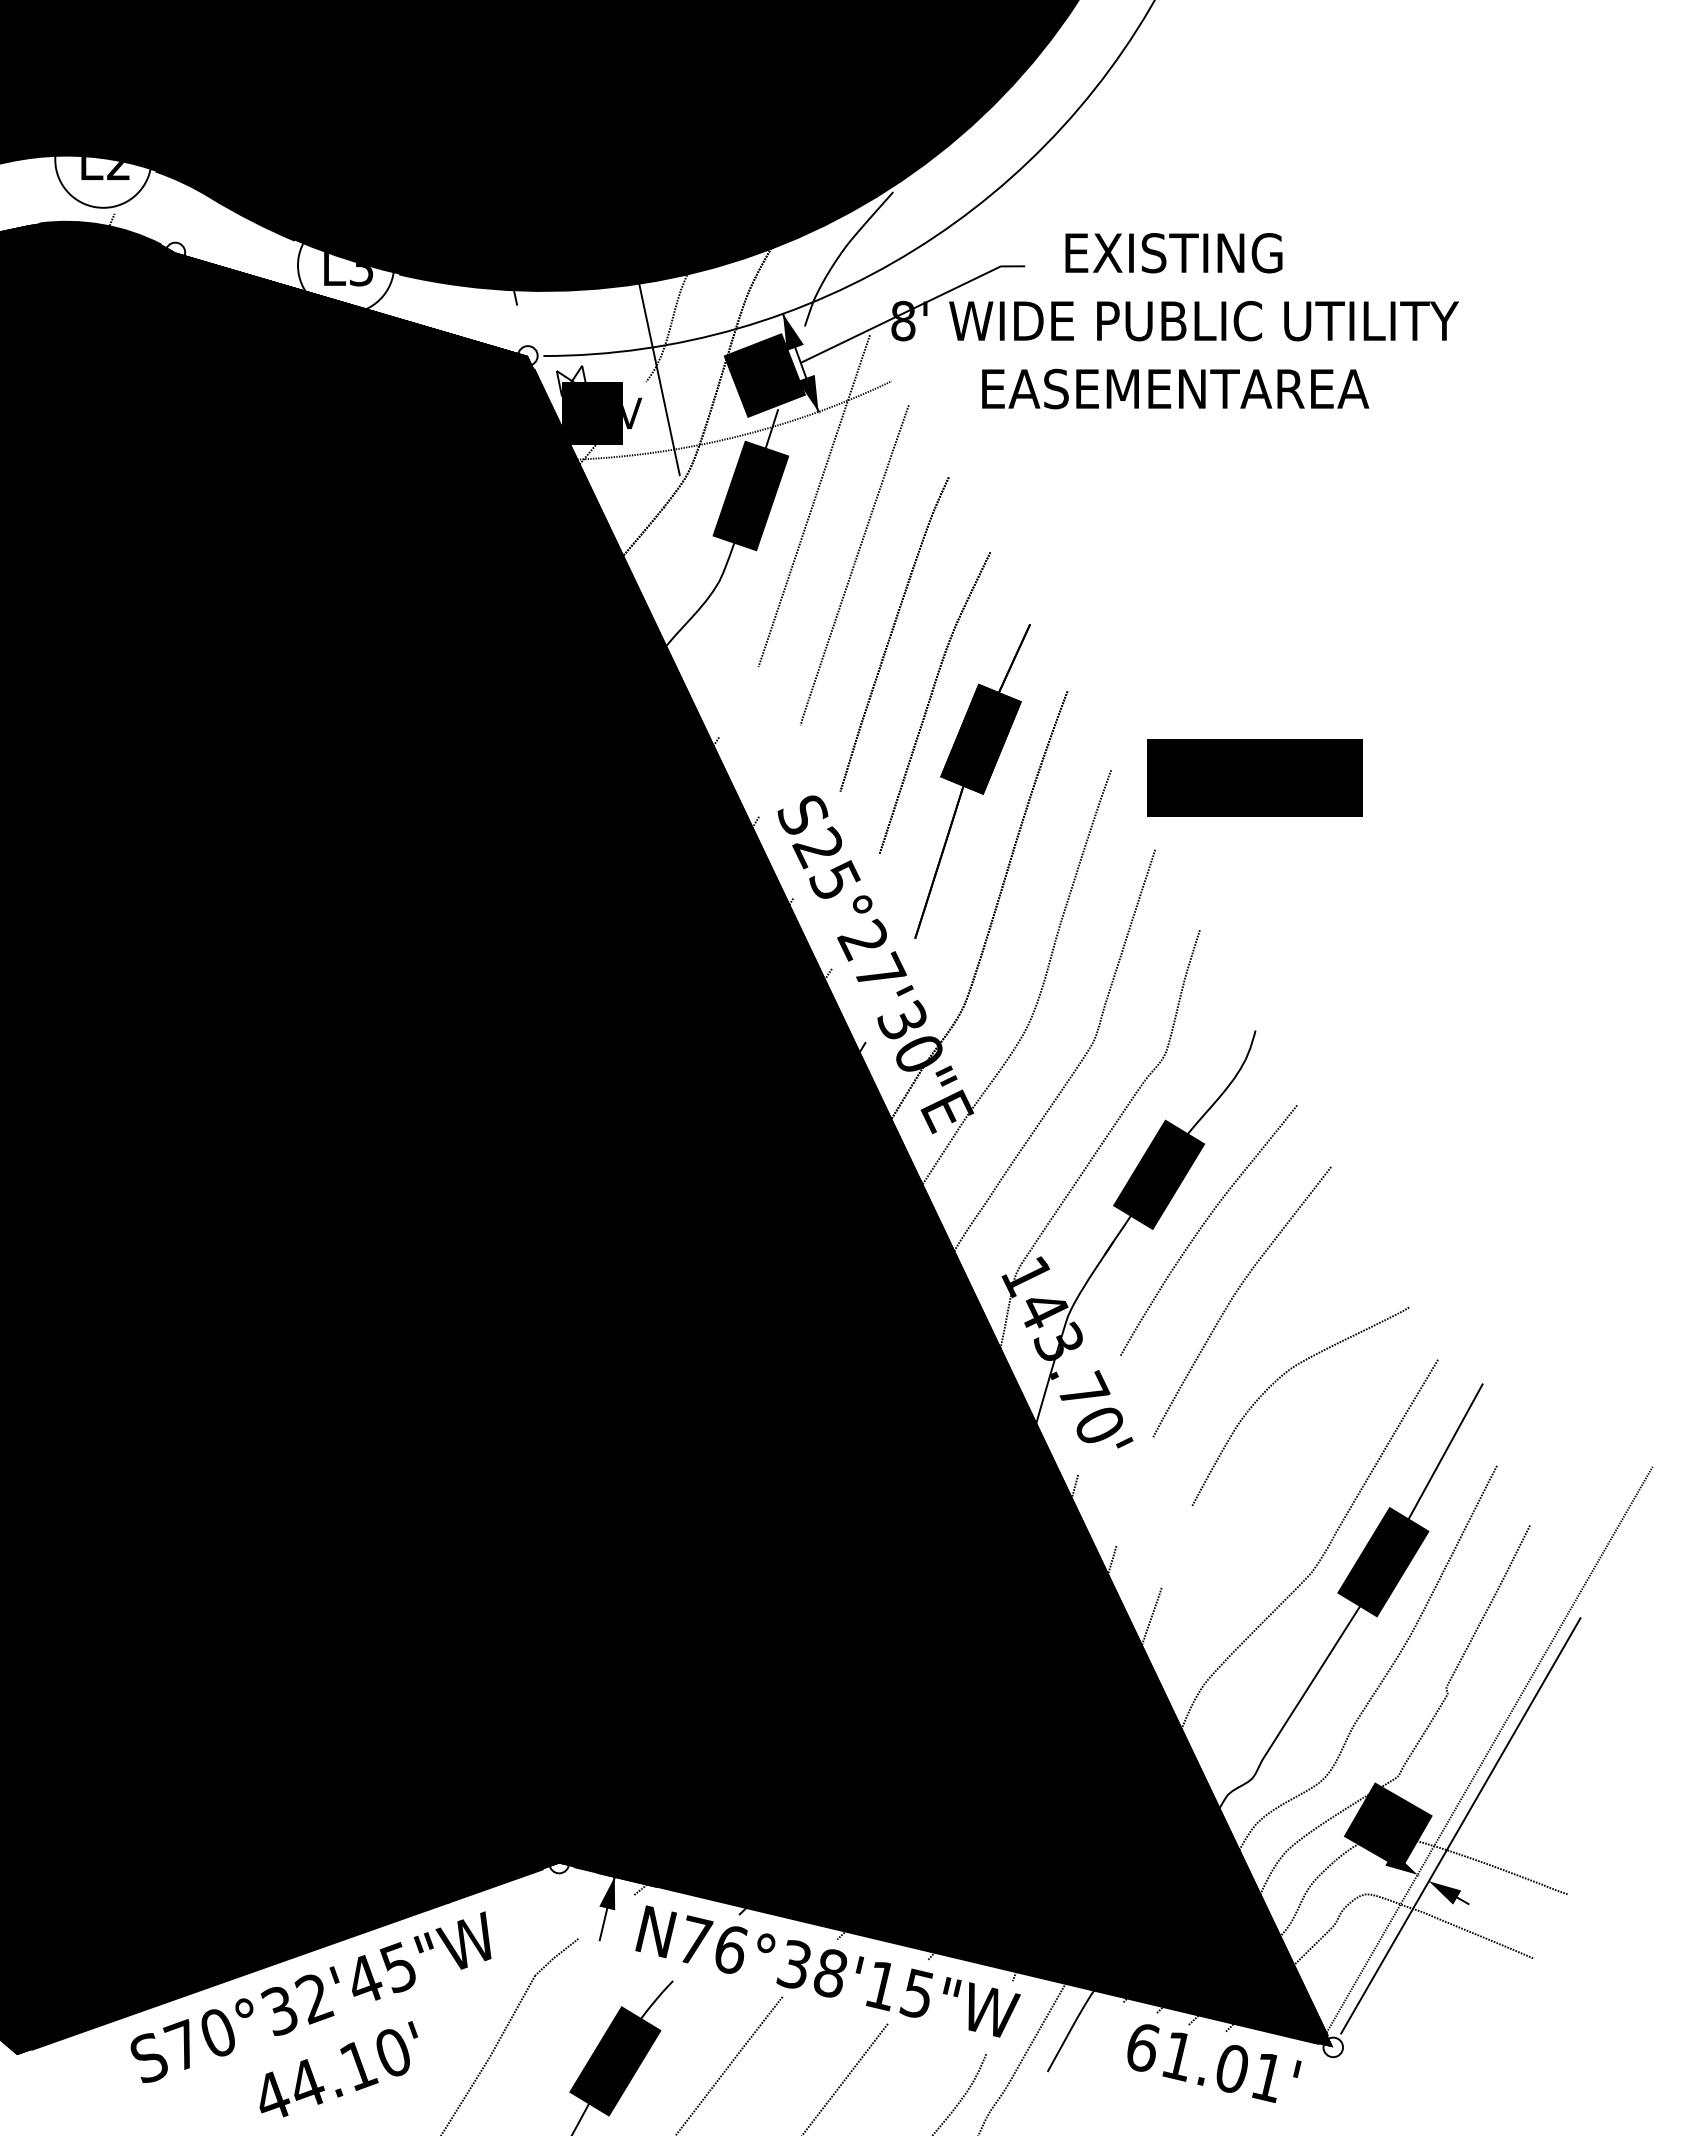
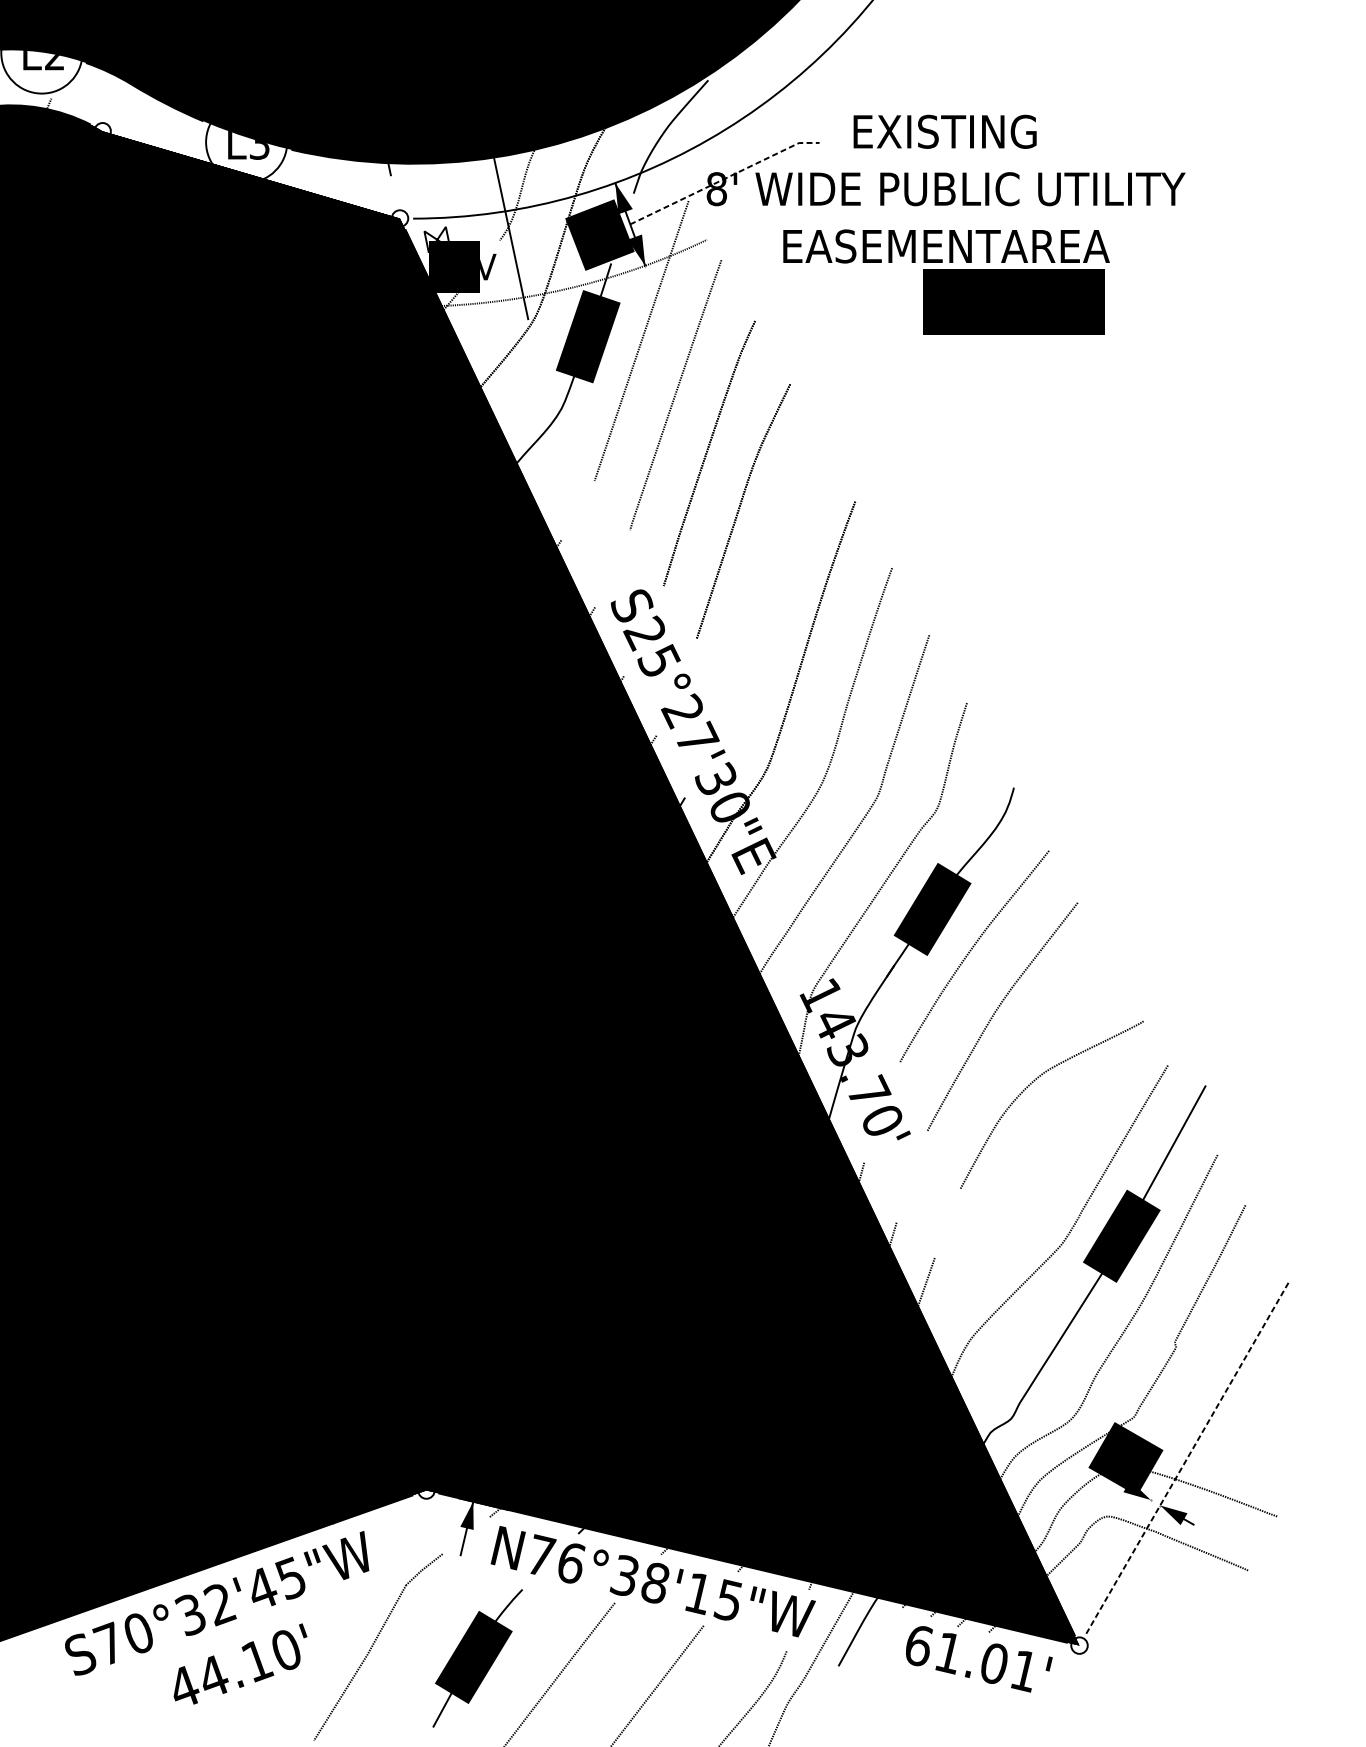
line: (912, 308) -> (724, 178), solid -> dashed
text: (1254, 777) -> (1013, 301), moved
part: (972, 781) -> (775, 577), removed
line: (1489, 1749) -> (1211, 1394), removed
line: (1460, 1825) -> (1186, 1458), solid -> dashed

